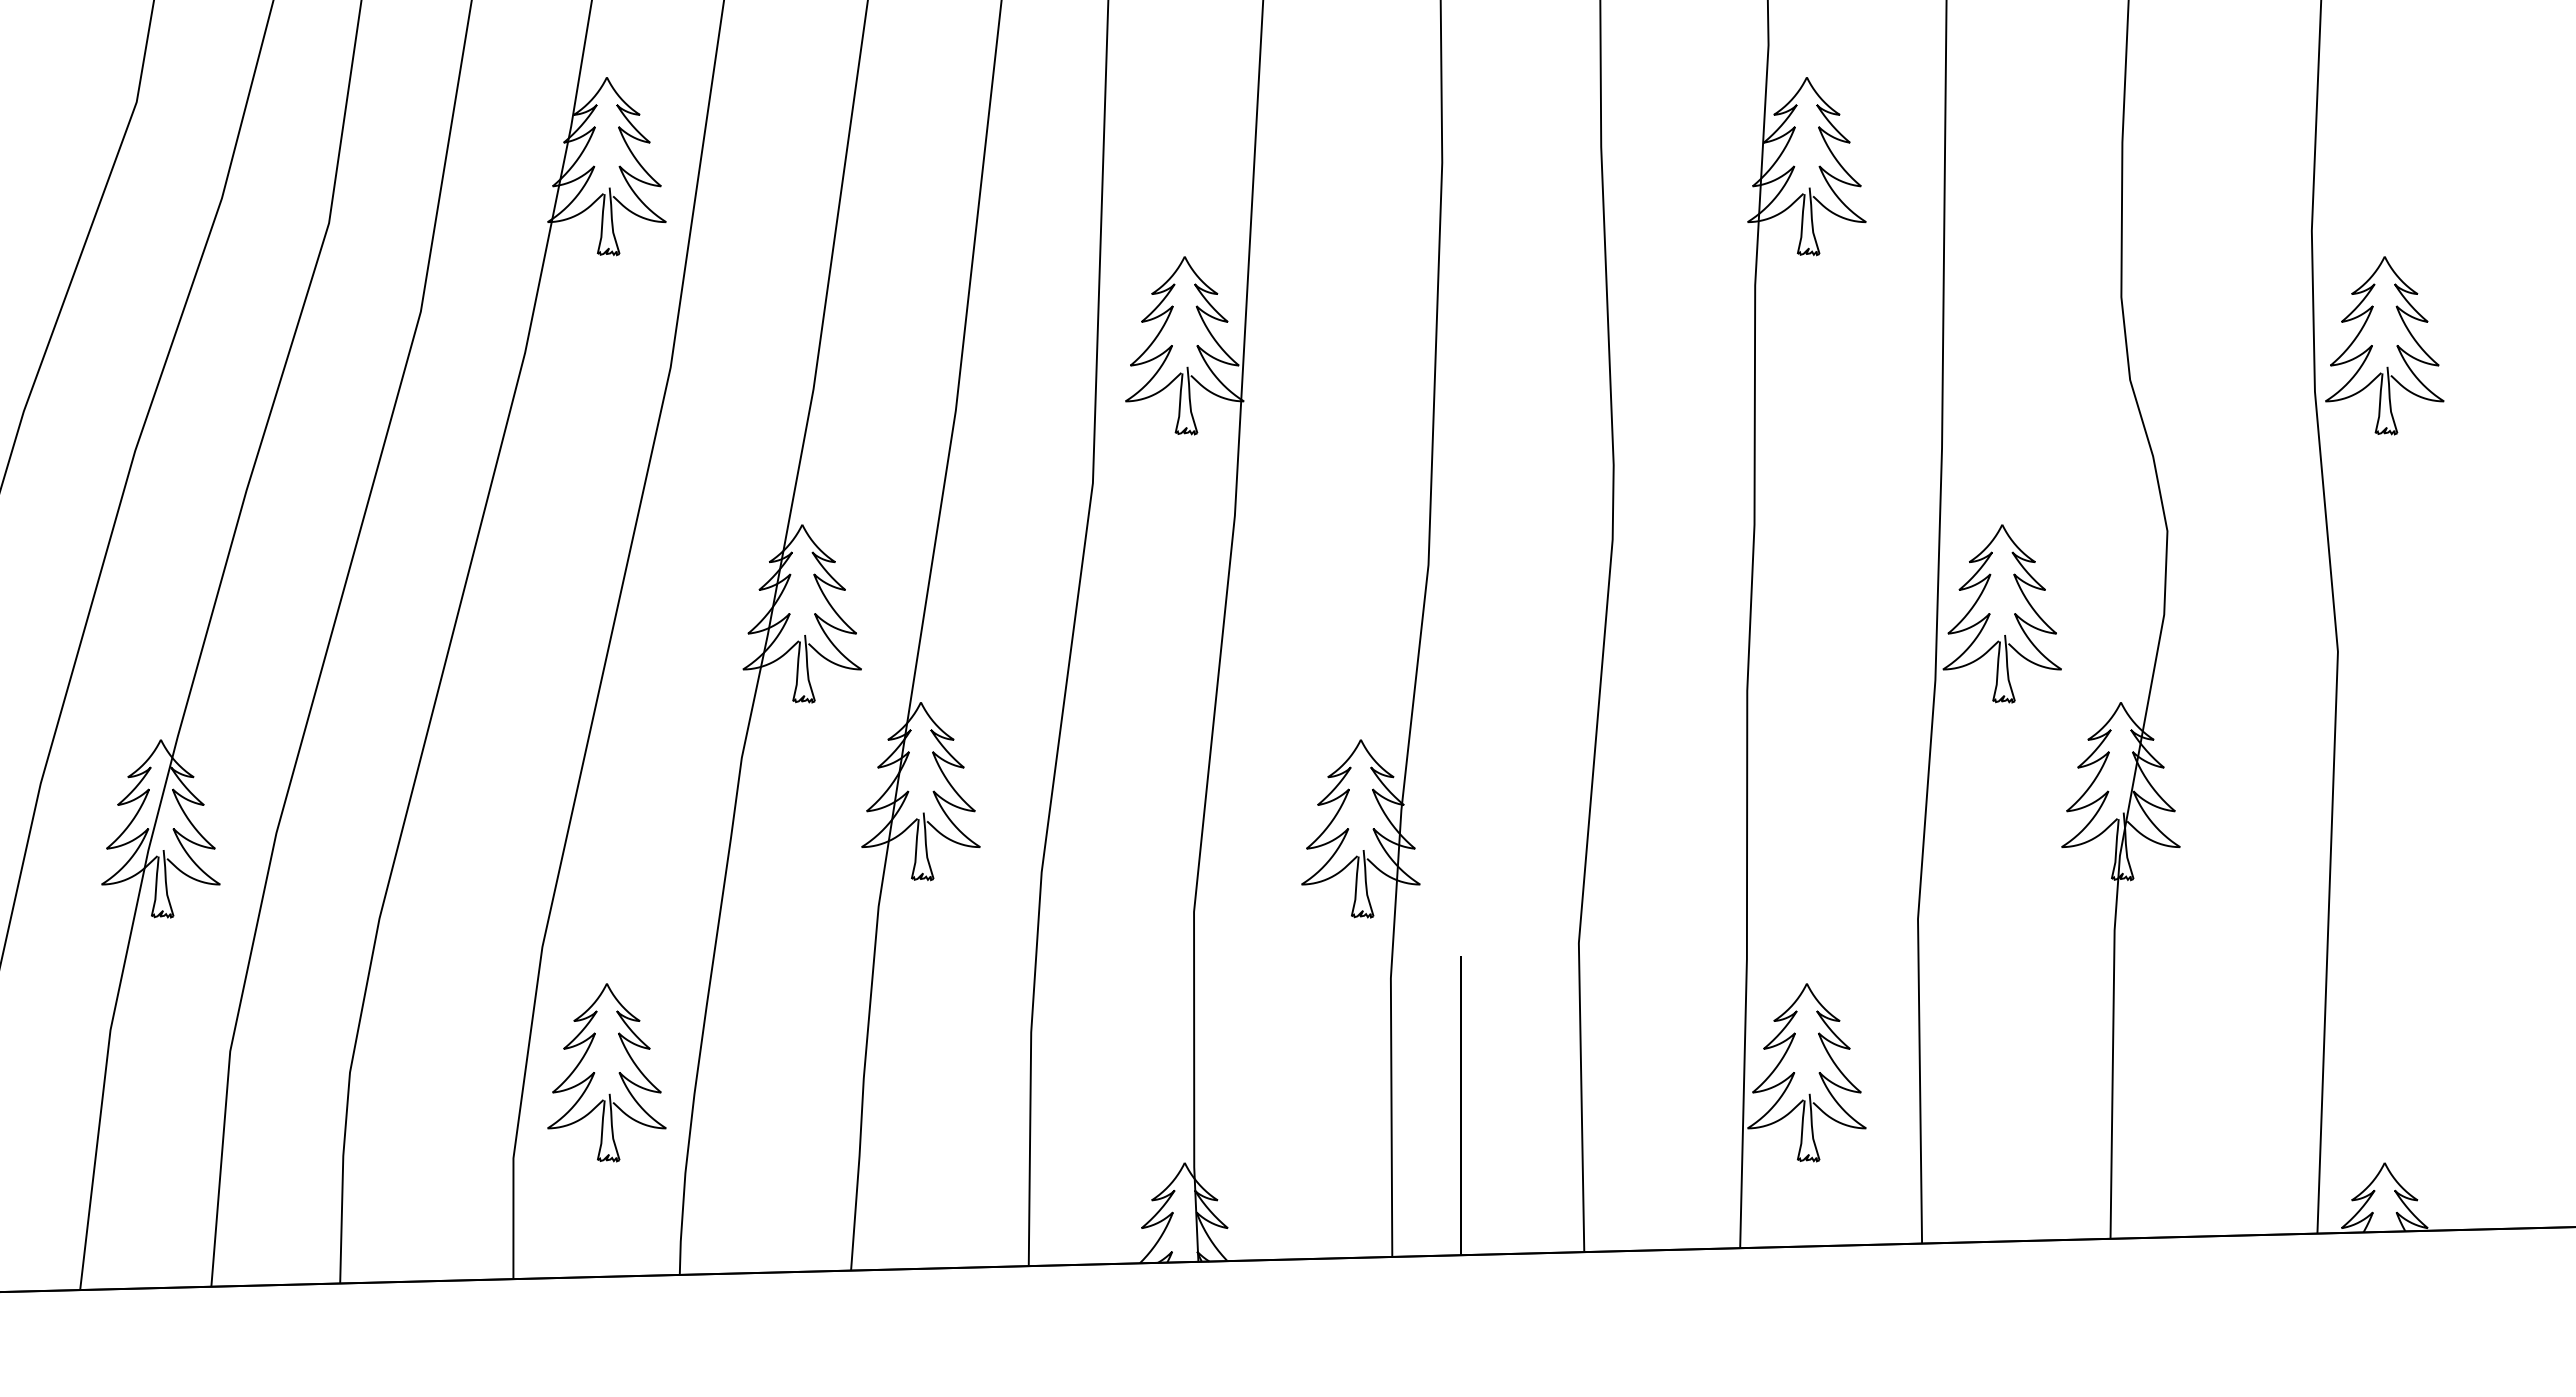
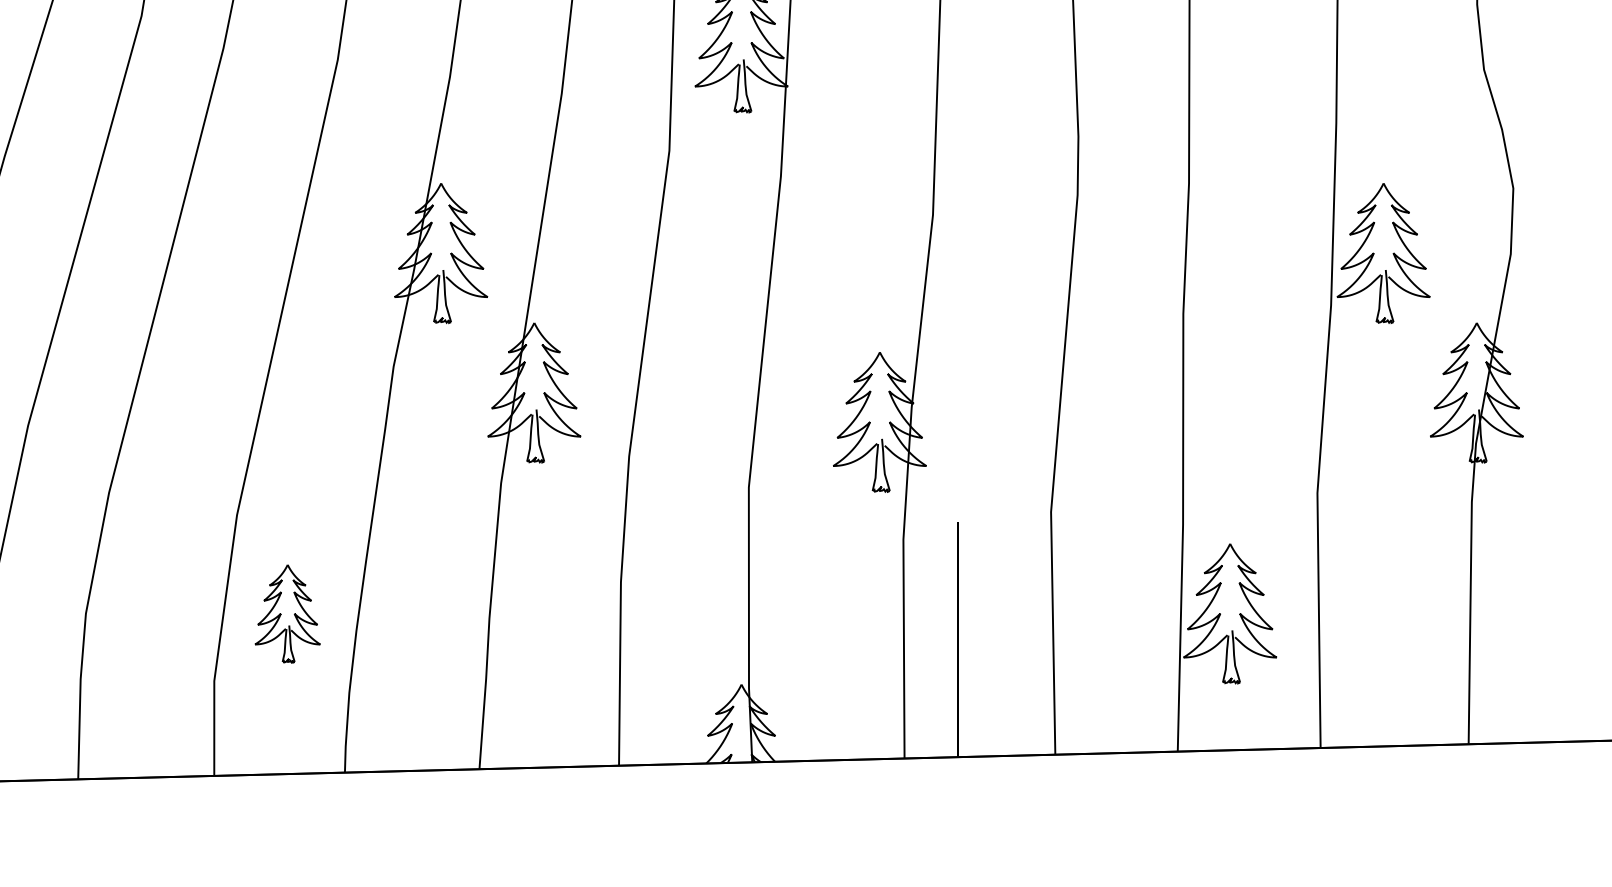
part: (606, 1072) -> (287, 613), size x0.7

